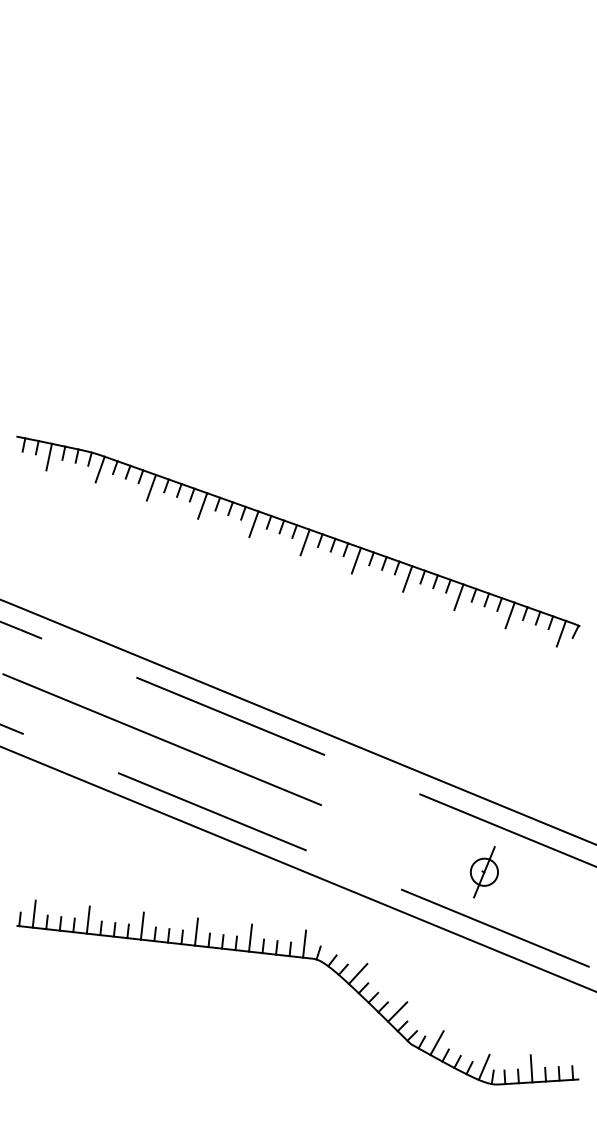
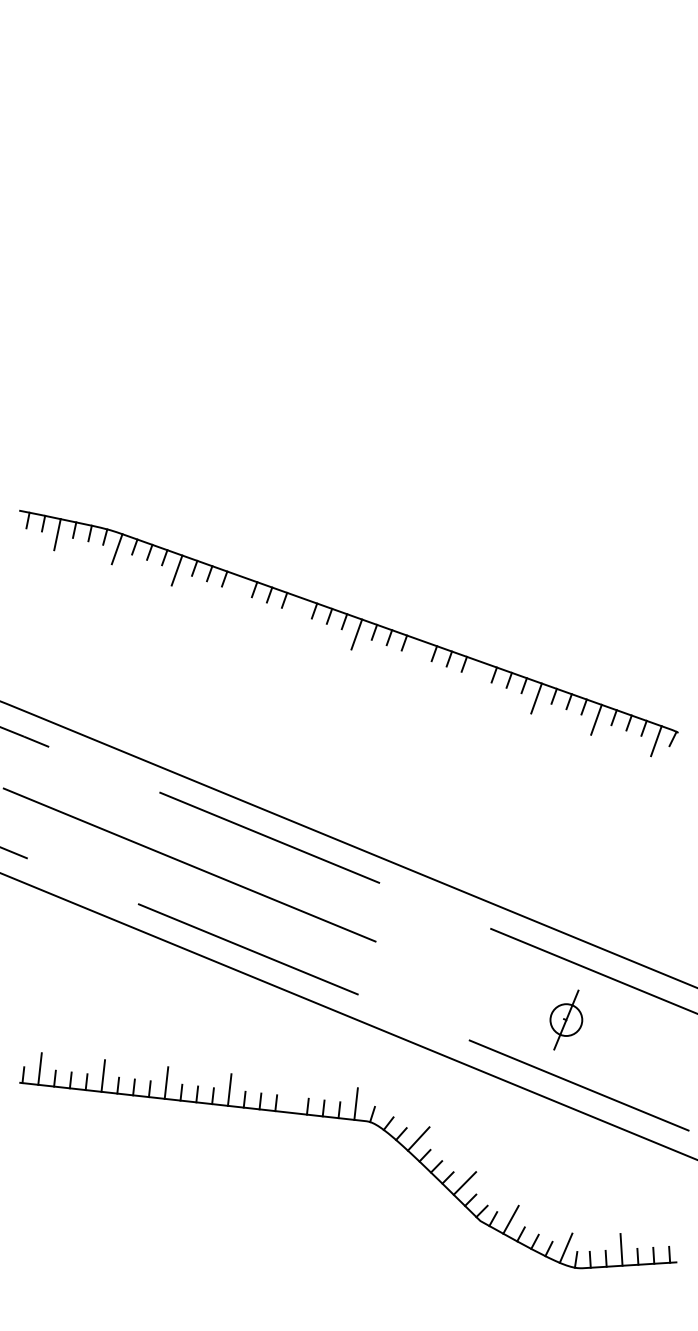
line: (202, 505) -> (236, 591), removed
line: (253, 524) -> (296, 613), removed
line: (356, 560) -> (416, 655), removed
line: (407, 578) -> (476, 676), removed
line: (250, 937) -> (292, 1096), removed

